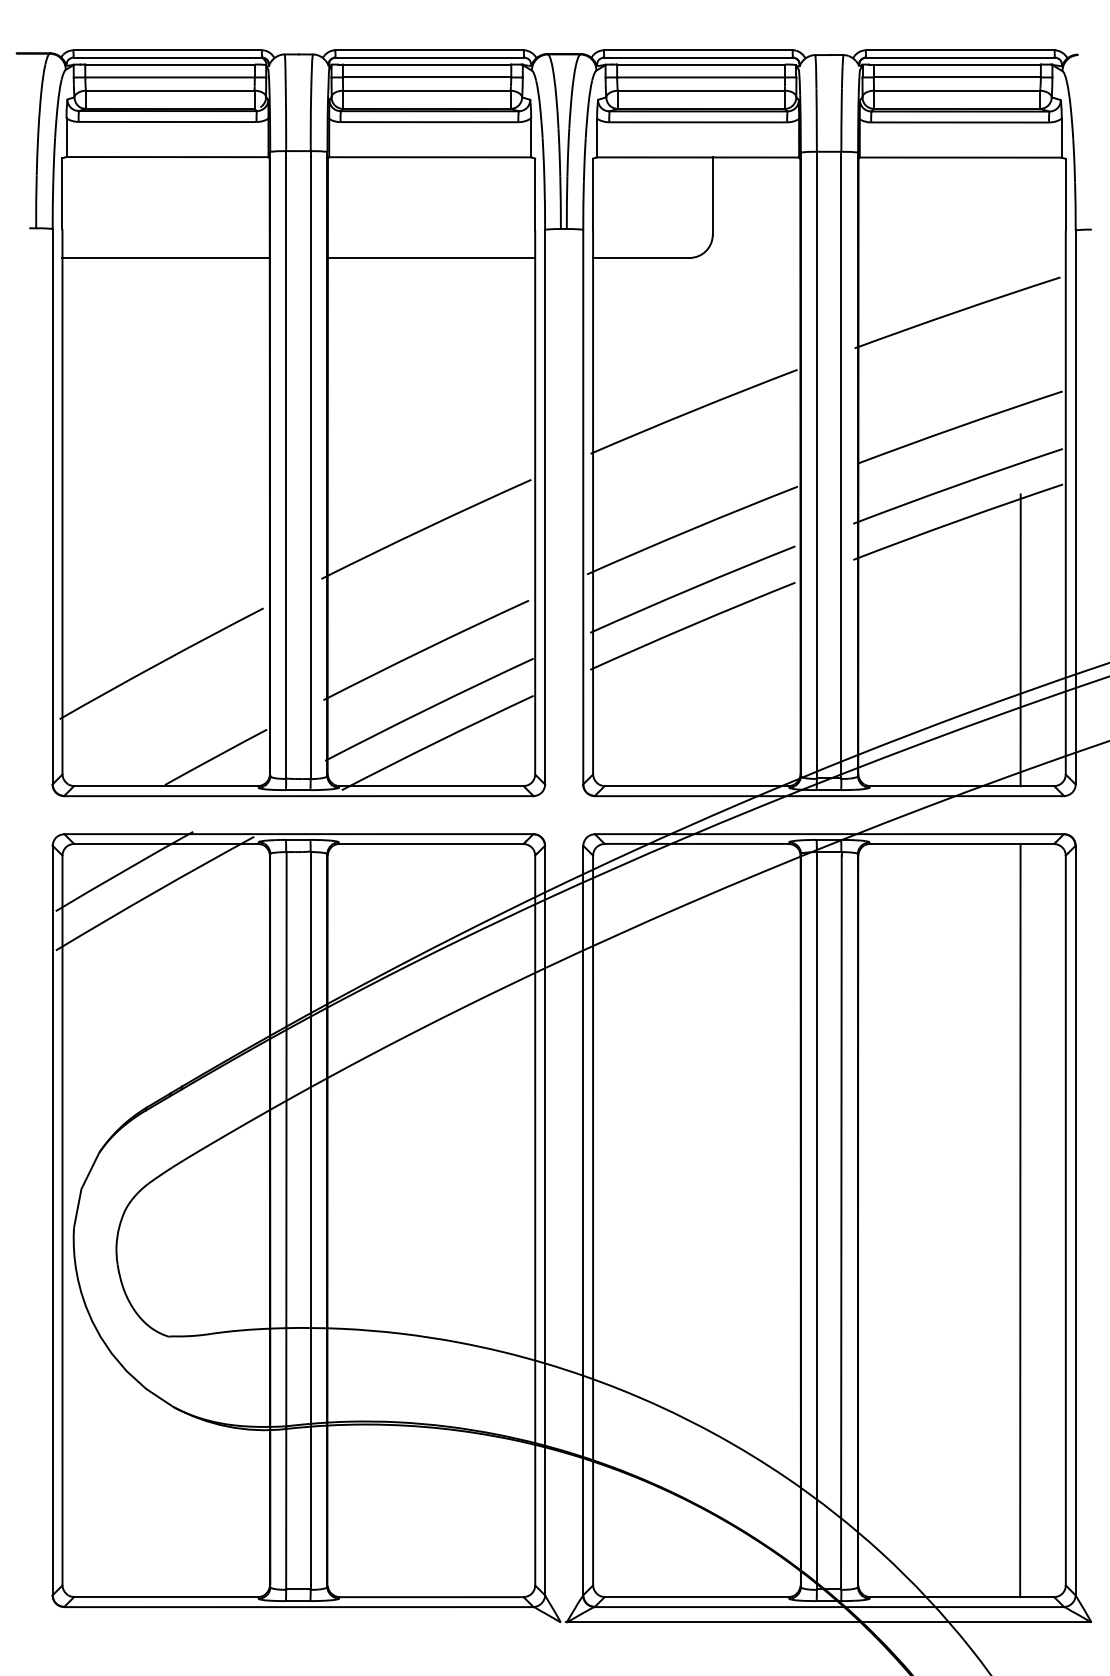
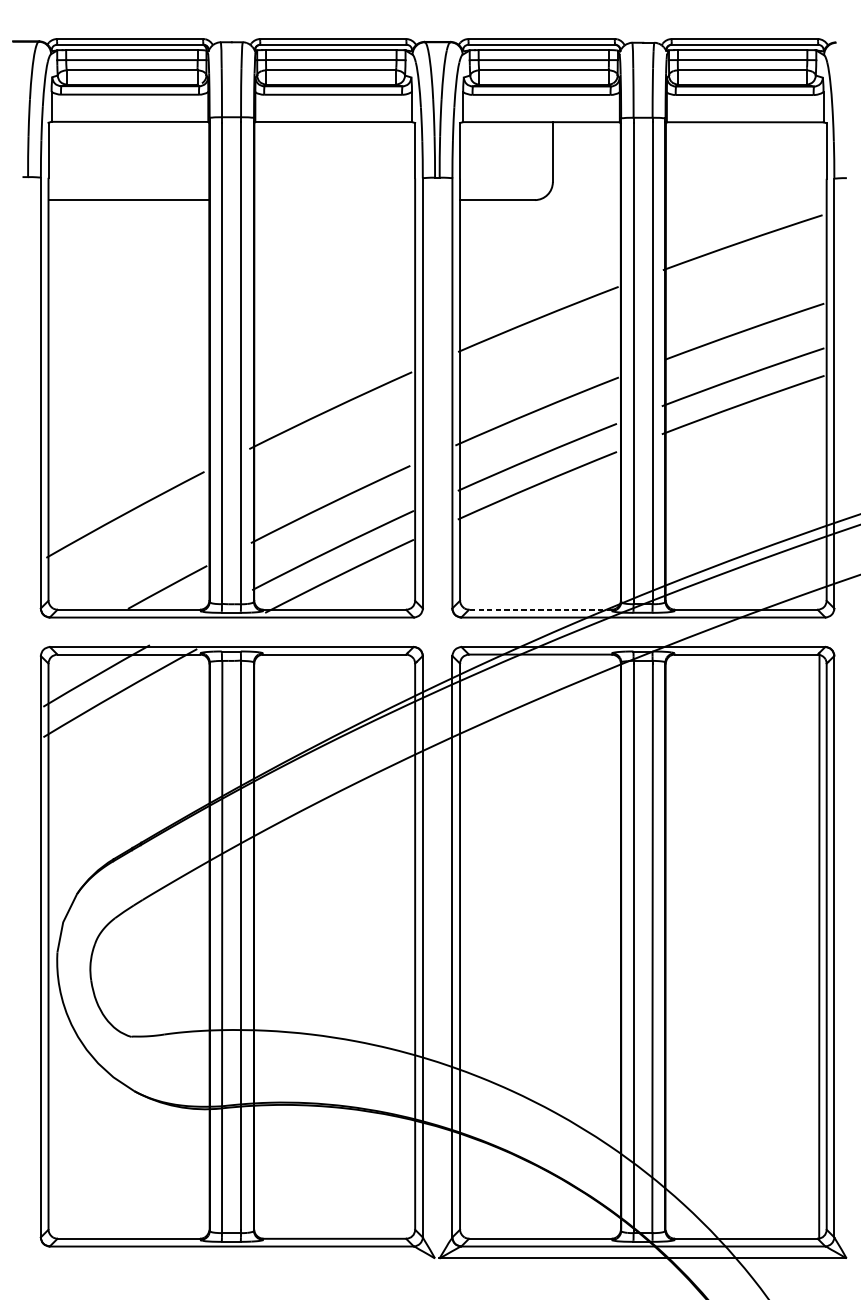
line: (431, 257) -> (334, 199), removed
line: (1020, 640) -> (791, 496), removed
line: (696, 786) -> (540, 610), solid -> dashed
line: (1020, 1220) -> (819, 946), moved

